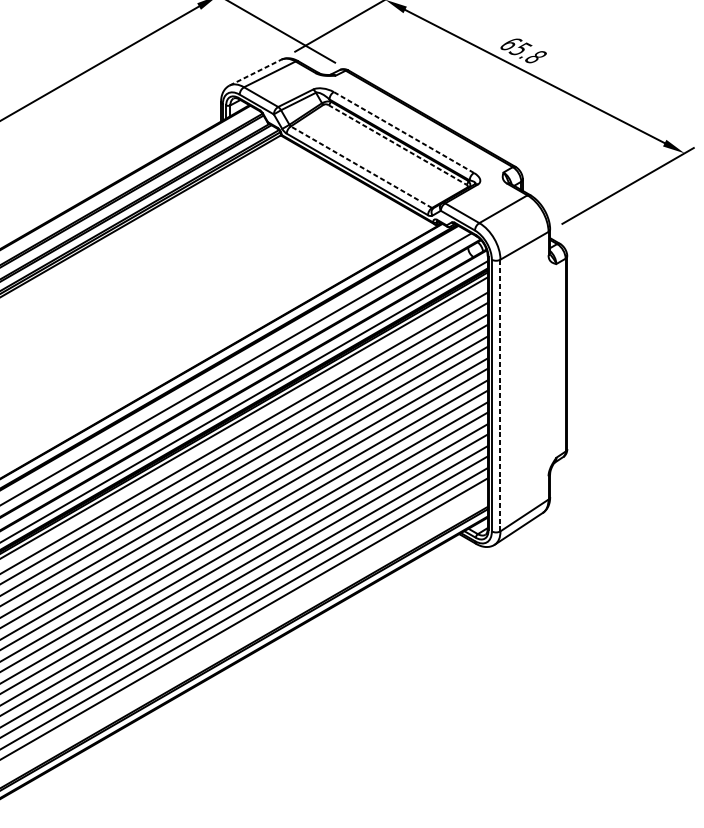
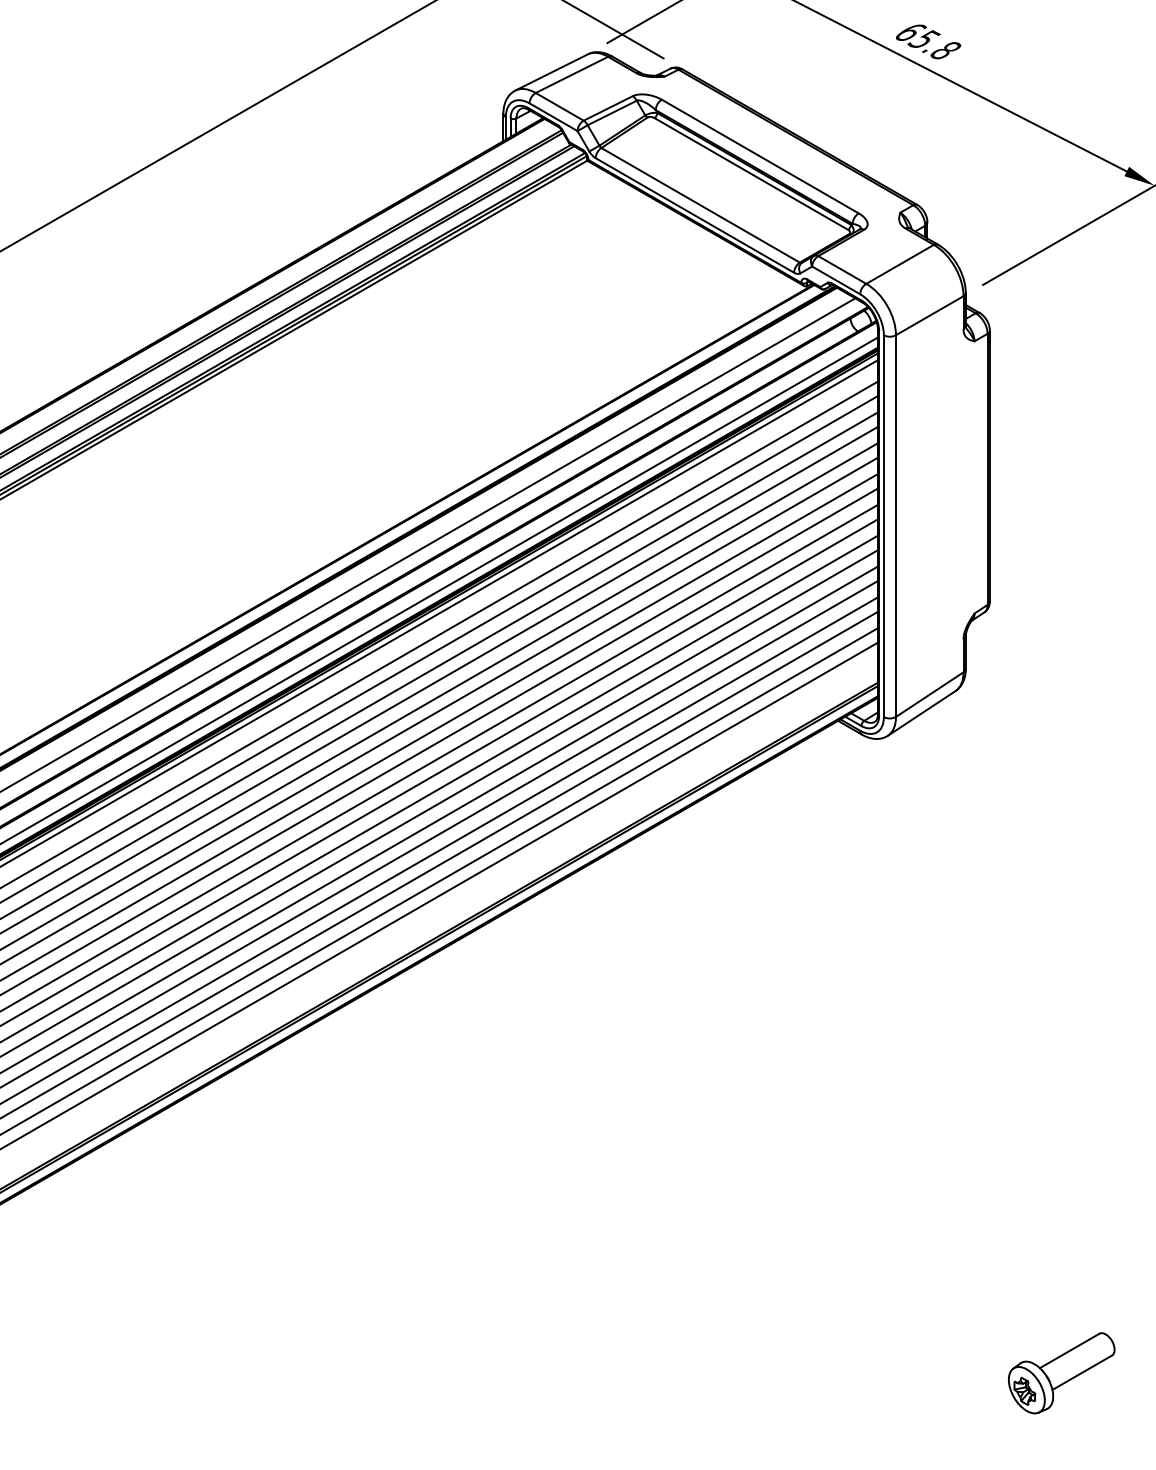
line: (256, 72) -> (552, 72), dashed -> solid
line: (404, 132) -> (760, 156), dashed -> solid
line: (397, 144) -> (751, 173), dashed -> solid
line: (361, 167) -> (700, 205), dashed -> solid
line: (500, 395) -> (895, 526), dashed -> solid

